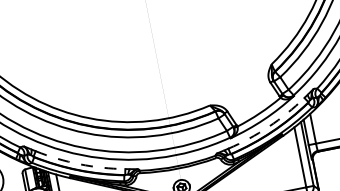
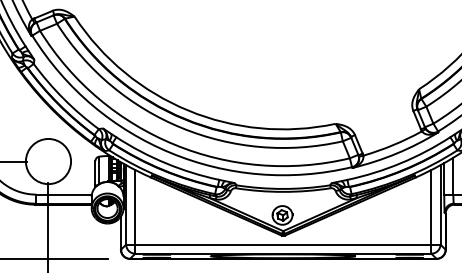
arc: (268, 127) -> (400, 163), dashed -> solid
arc: (79, 164) -> (165, 163), dashed -> solid

